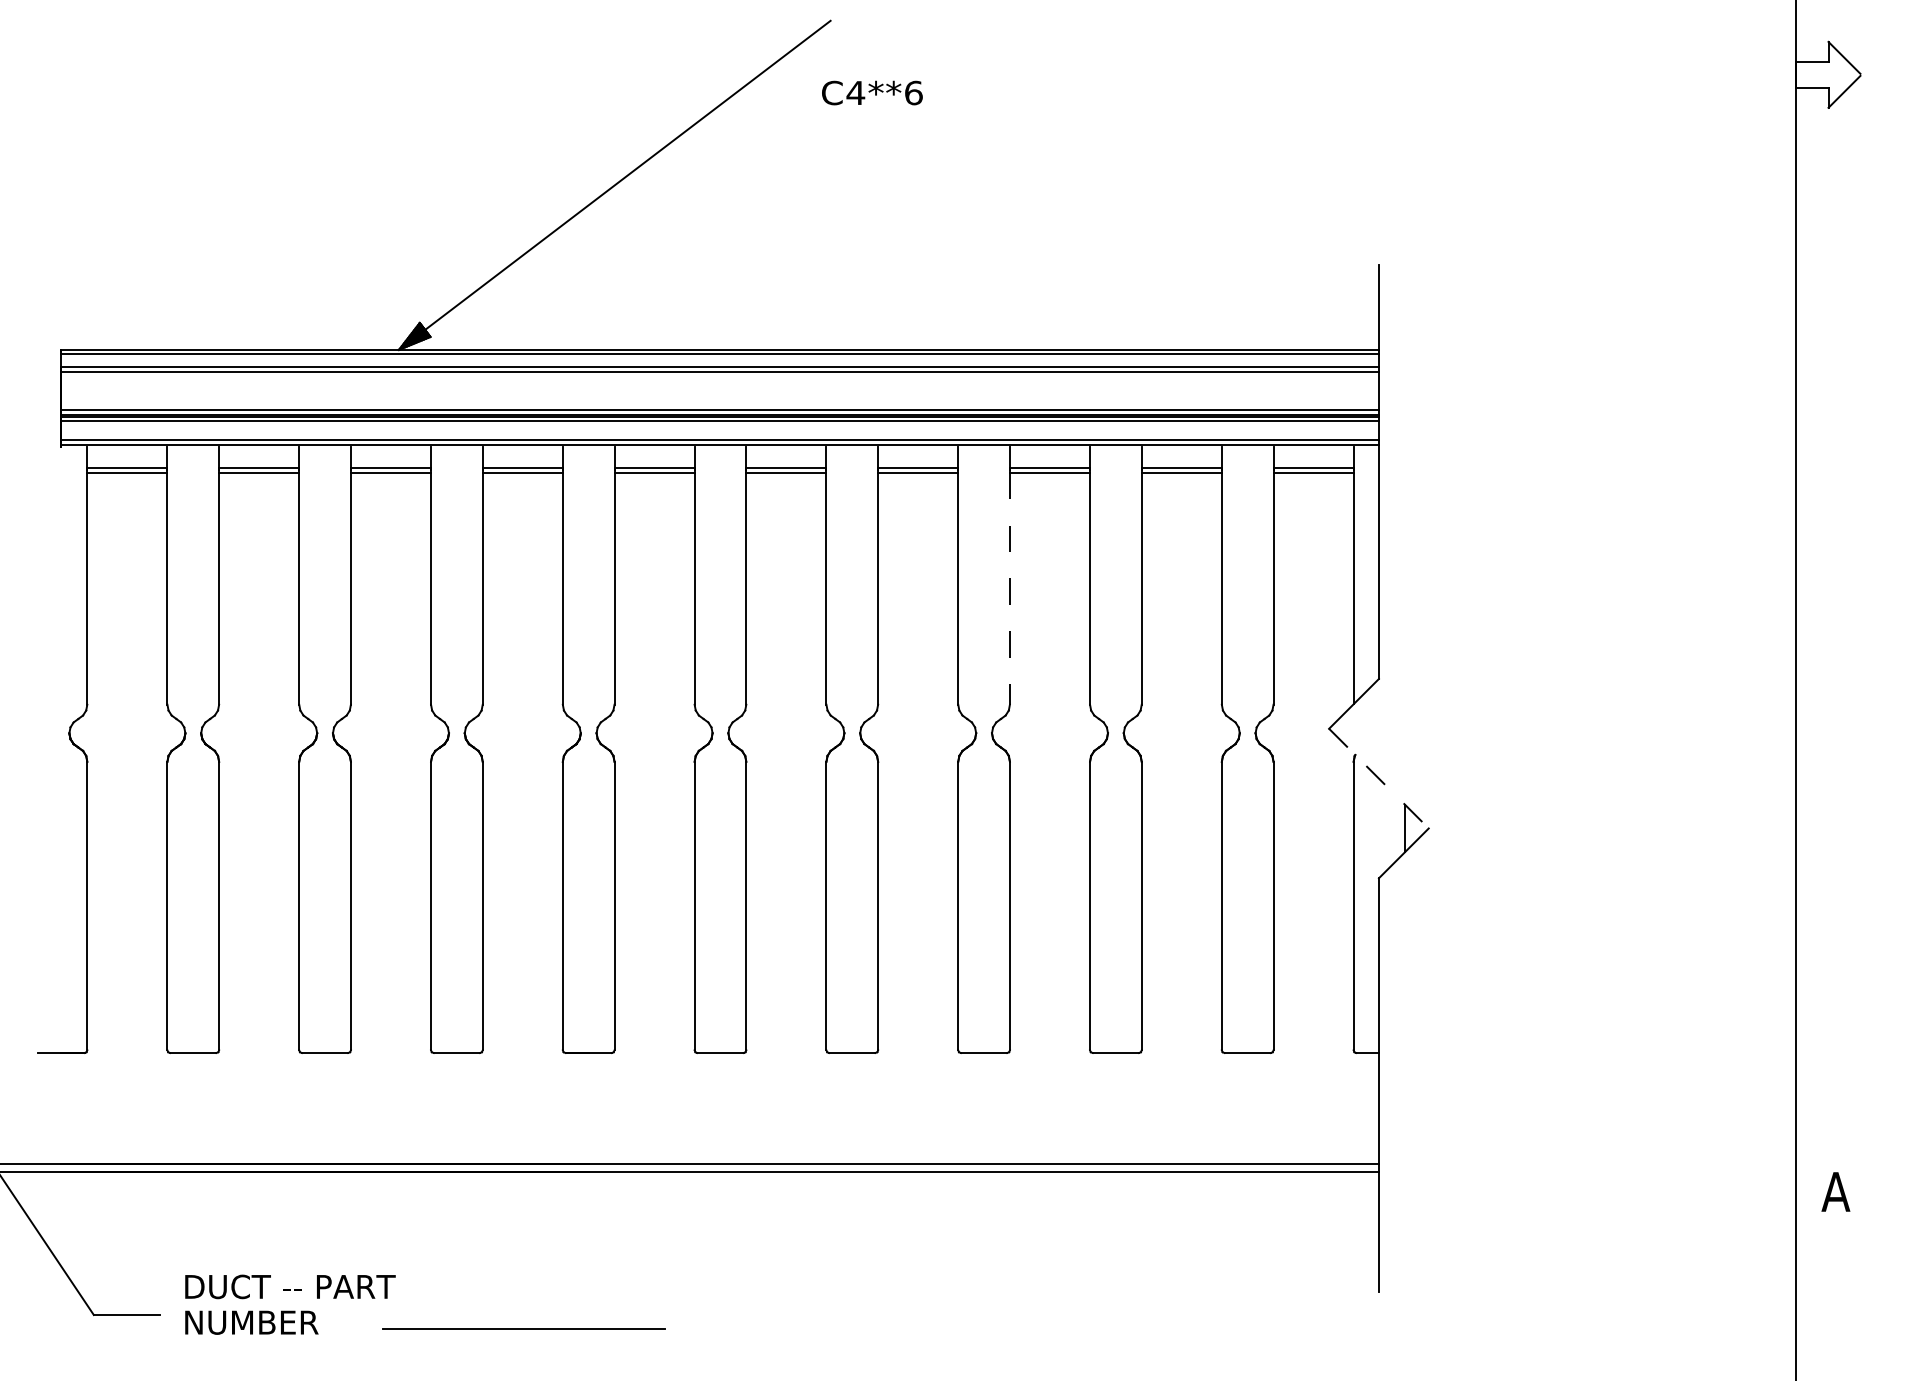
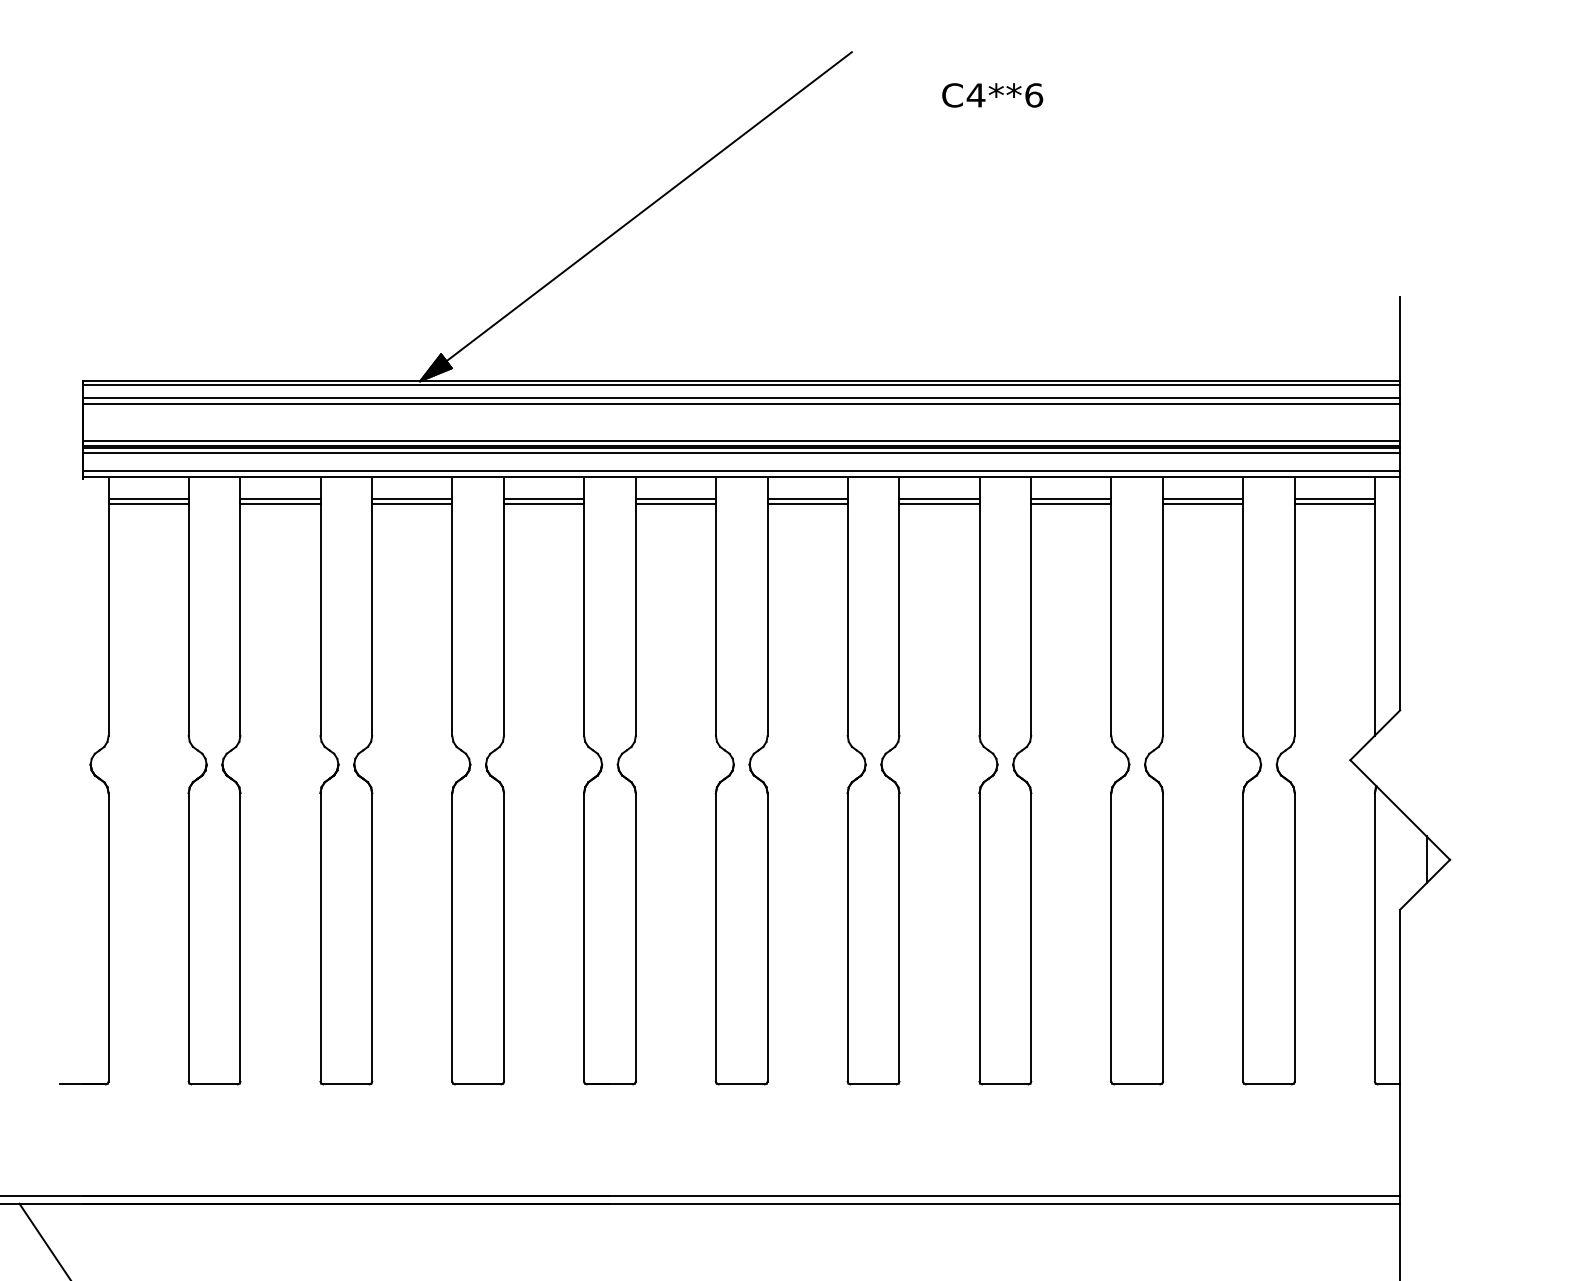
text: (872, 92) -> (992, 94), moved
line: (1009, 588) -> (1030, 619), dashed -> solid
line: (1379, 778) -> (1400, 809), dashed -> solid

